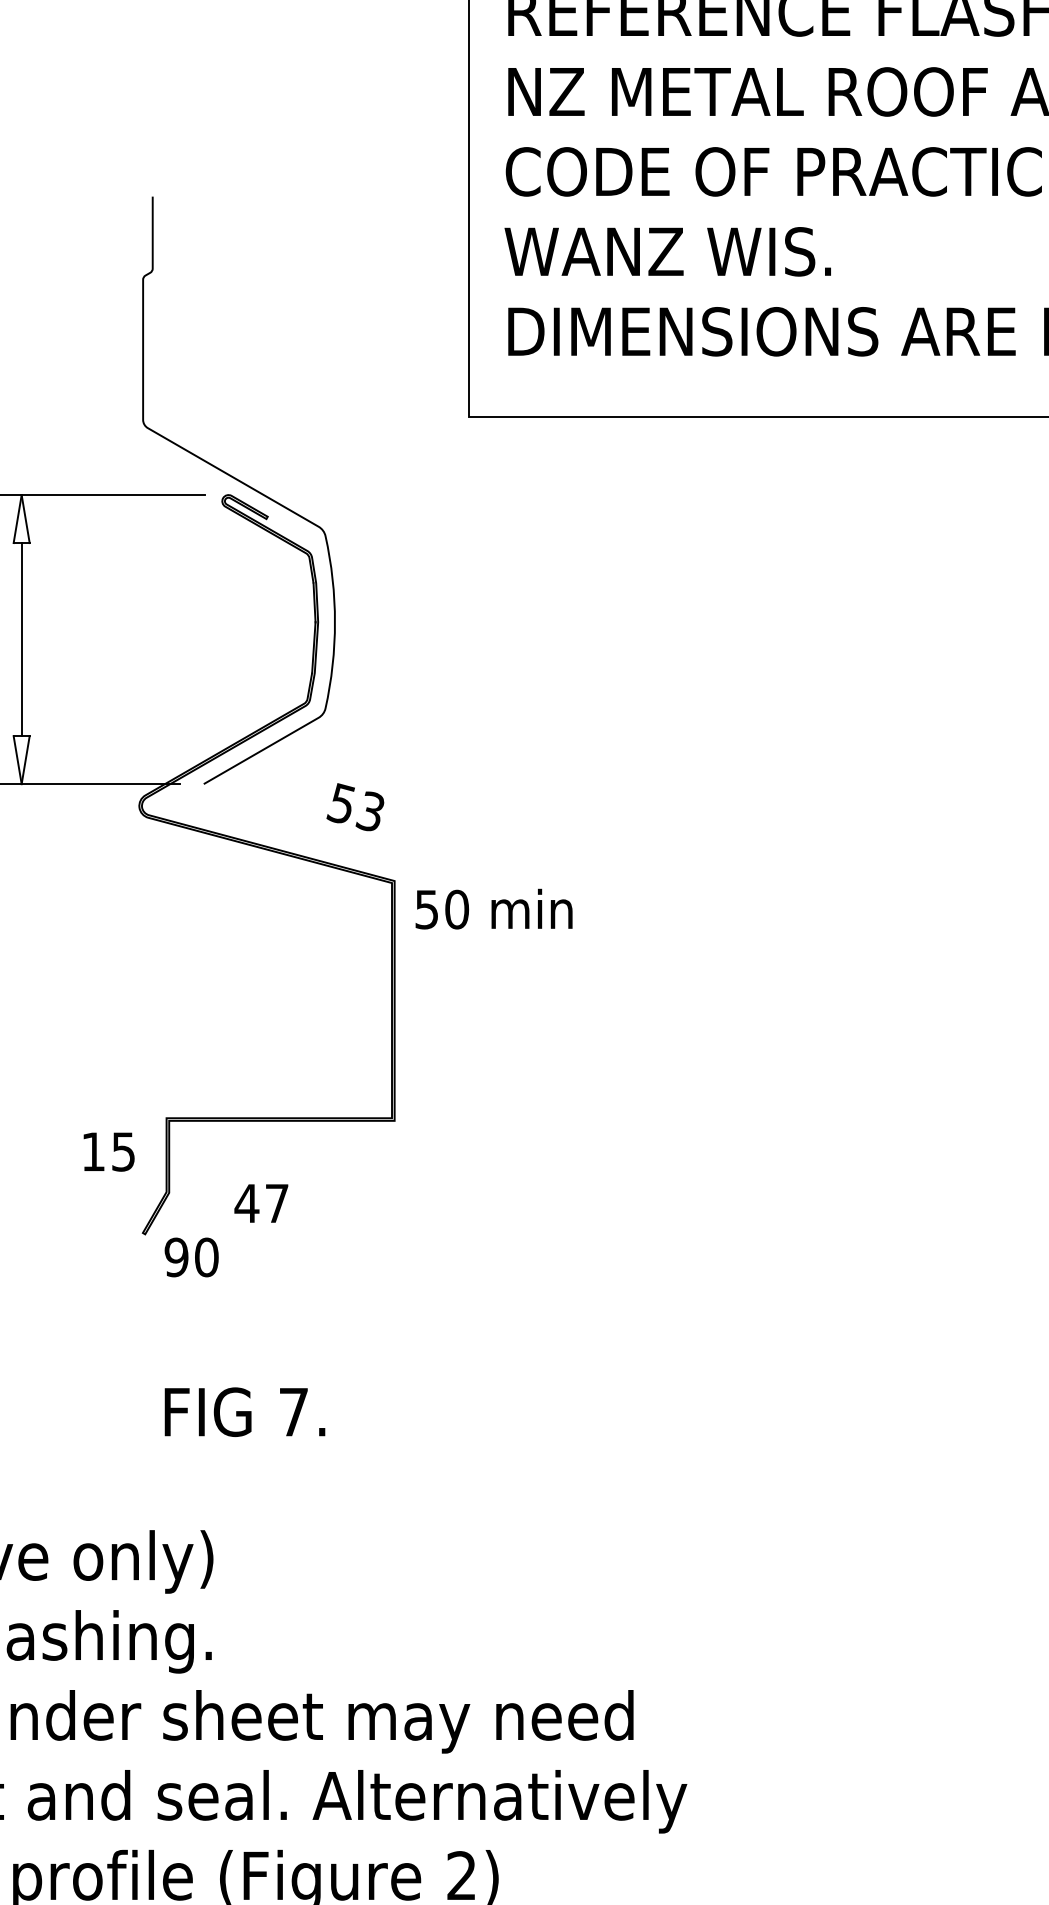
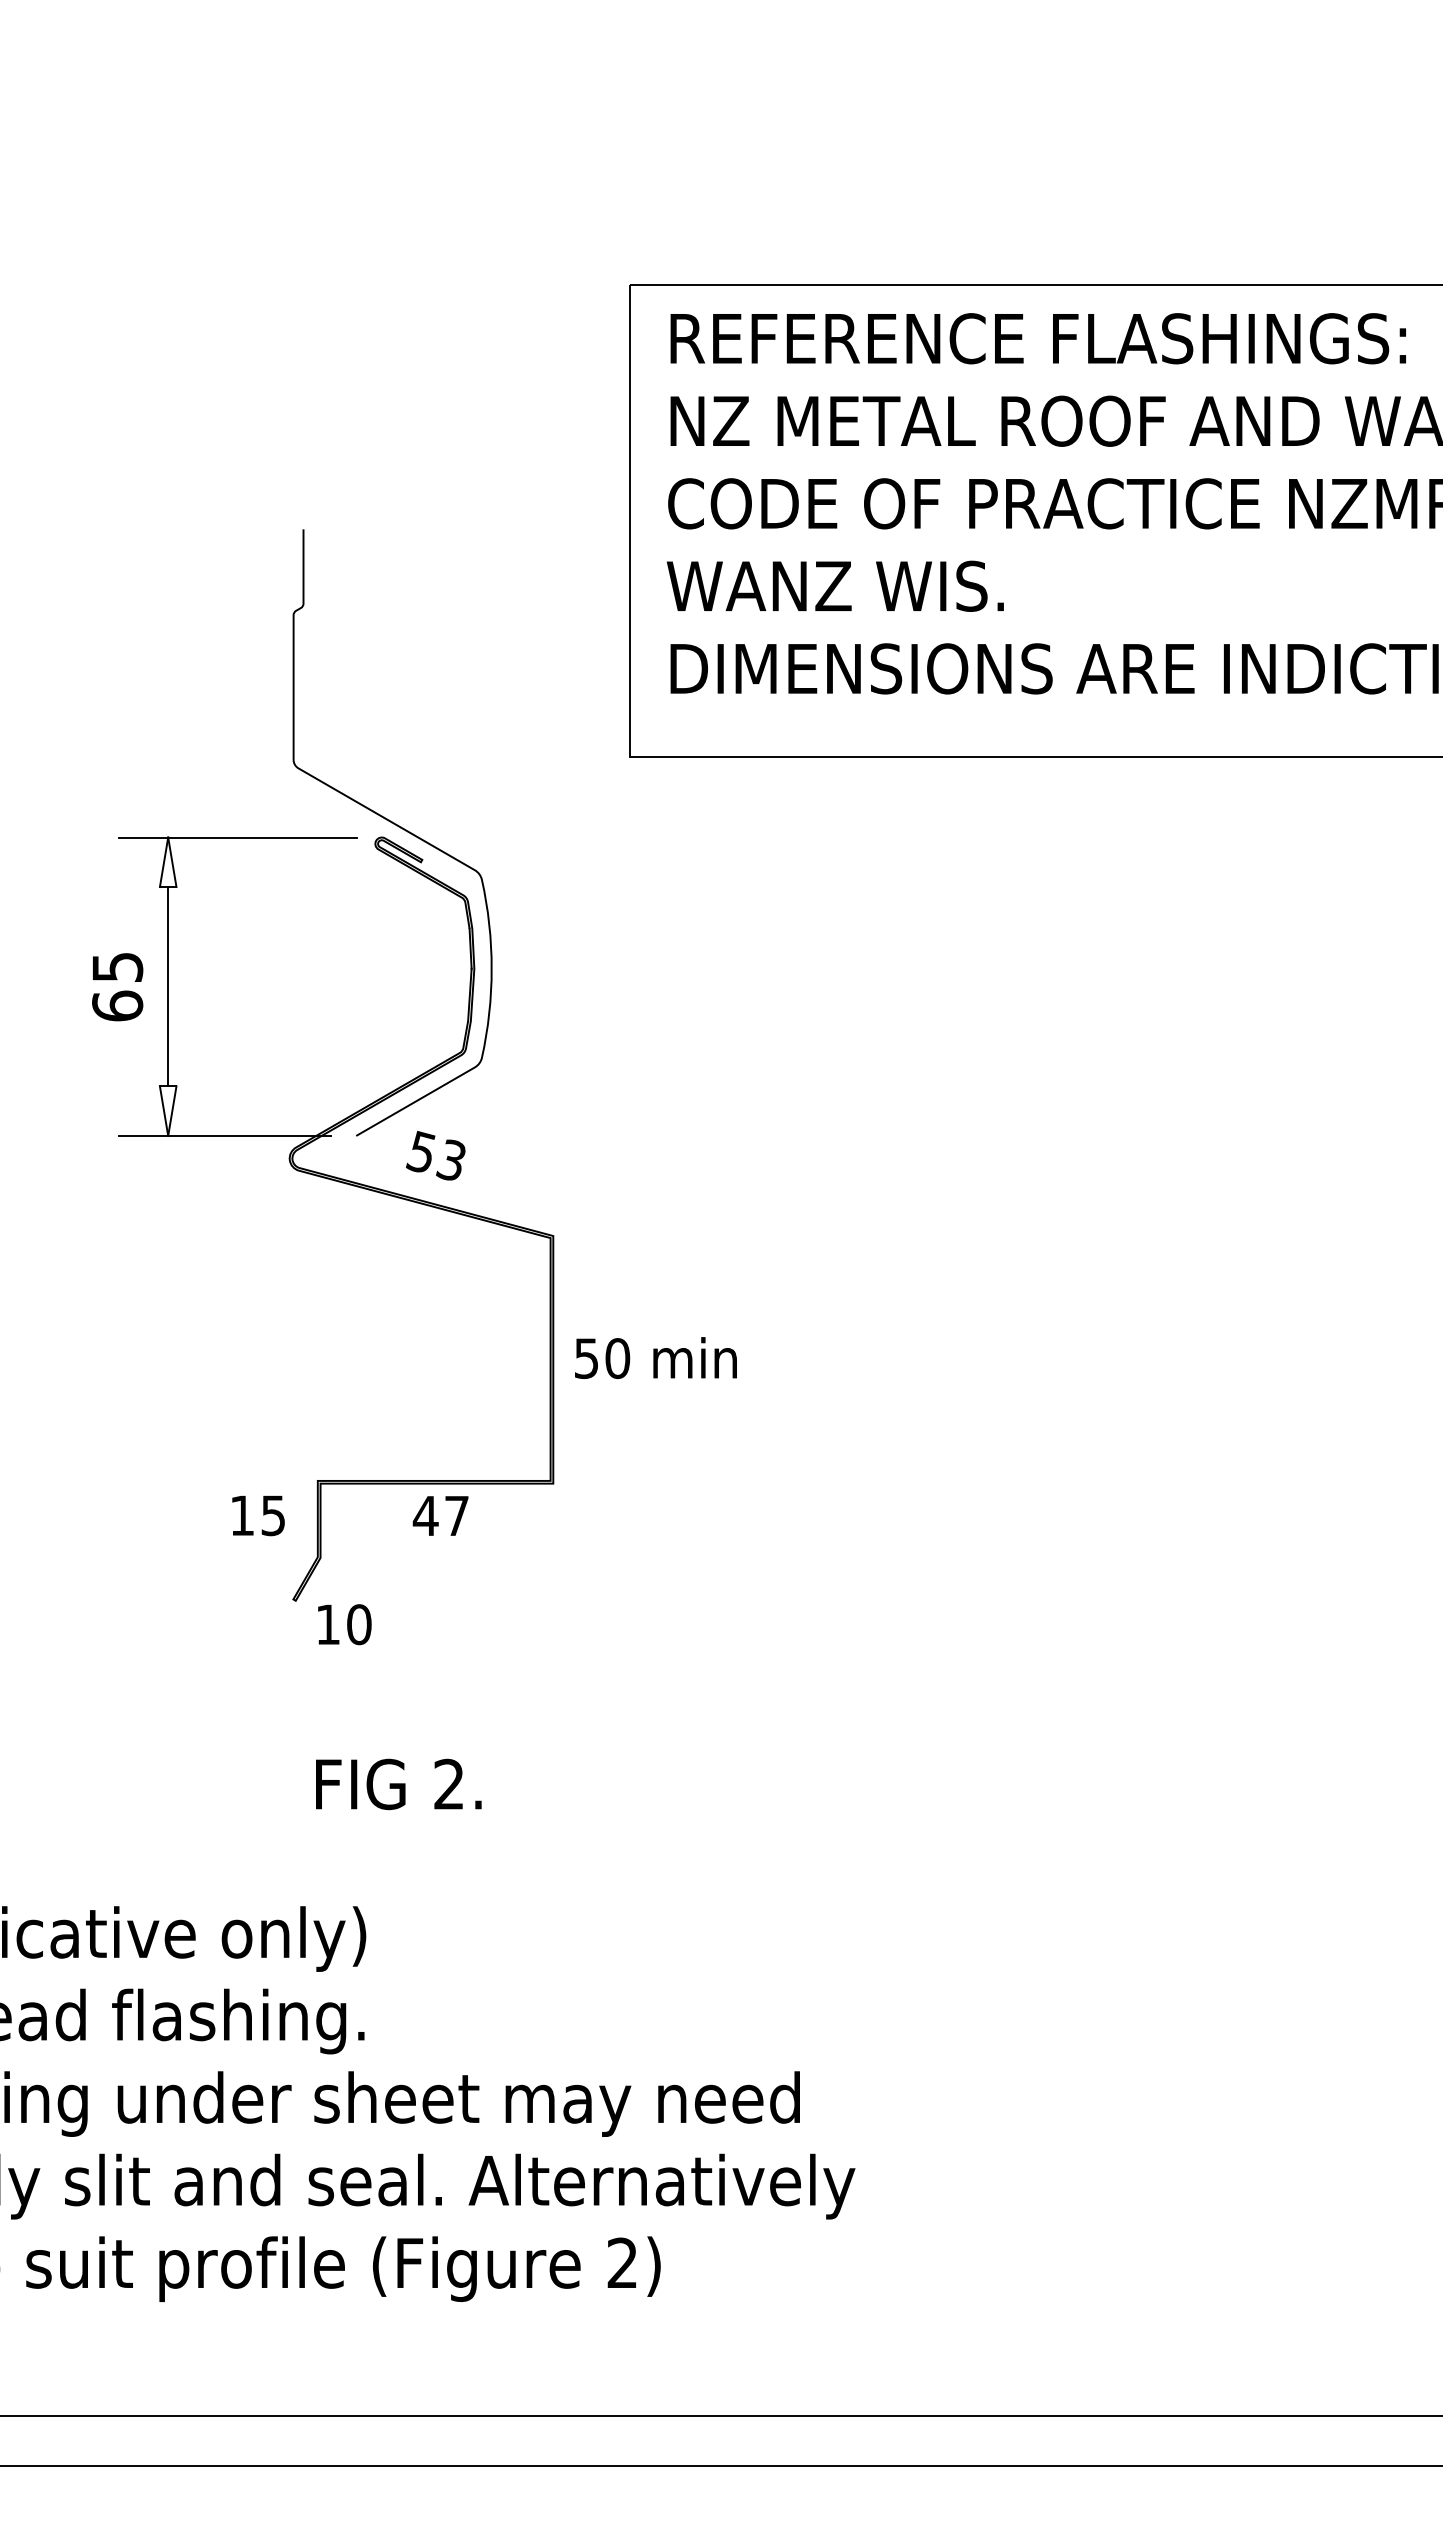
text: (355, 806) -> (435, 1155), moved
text: (493, 908) -> (655, 1357), moved
text: (261, 1203) -> (440, 1515), moved
text: (175, 1257) -> (327, 1624), 90 -> 10
text: (293, 1411) -> (448, 1783), 7. -> 2.

